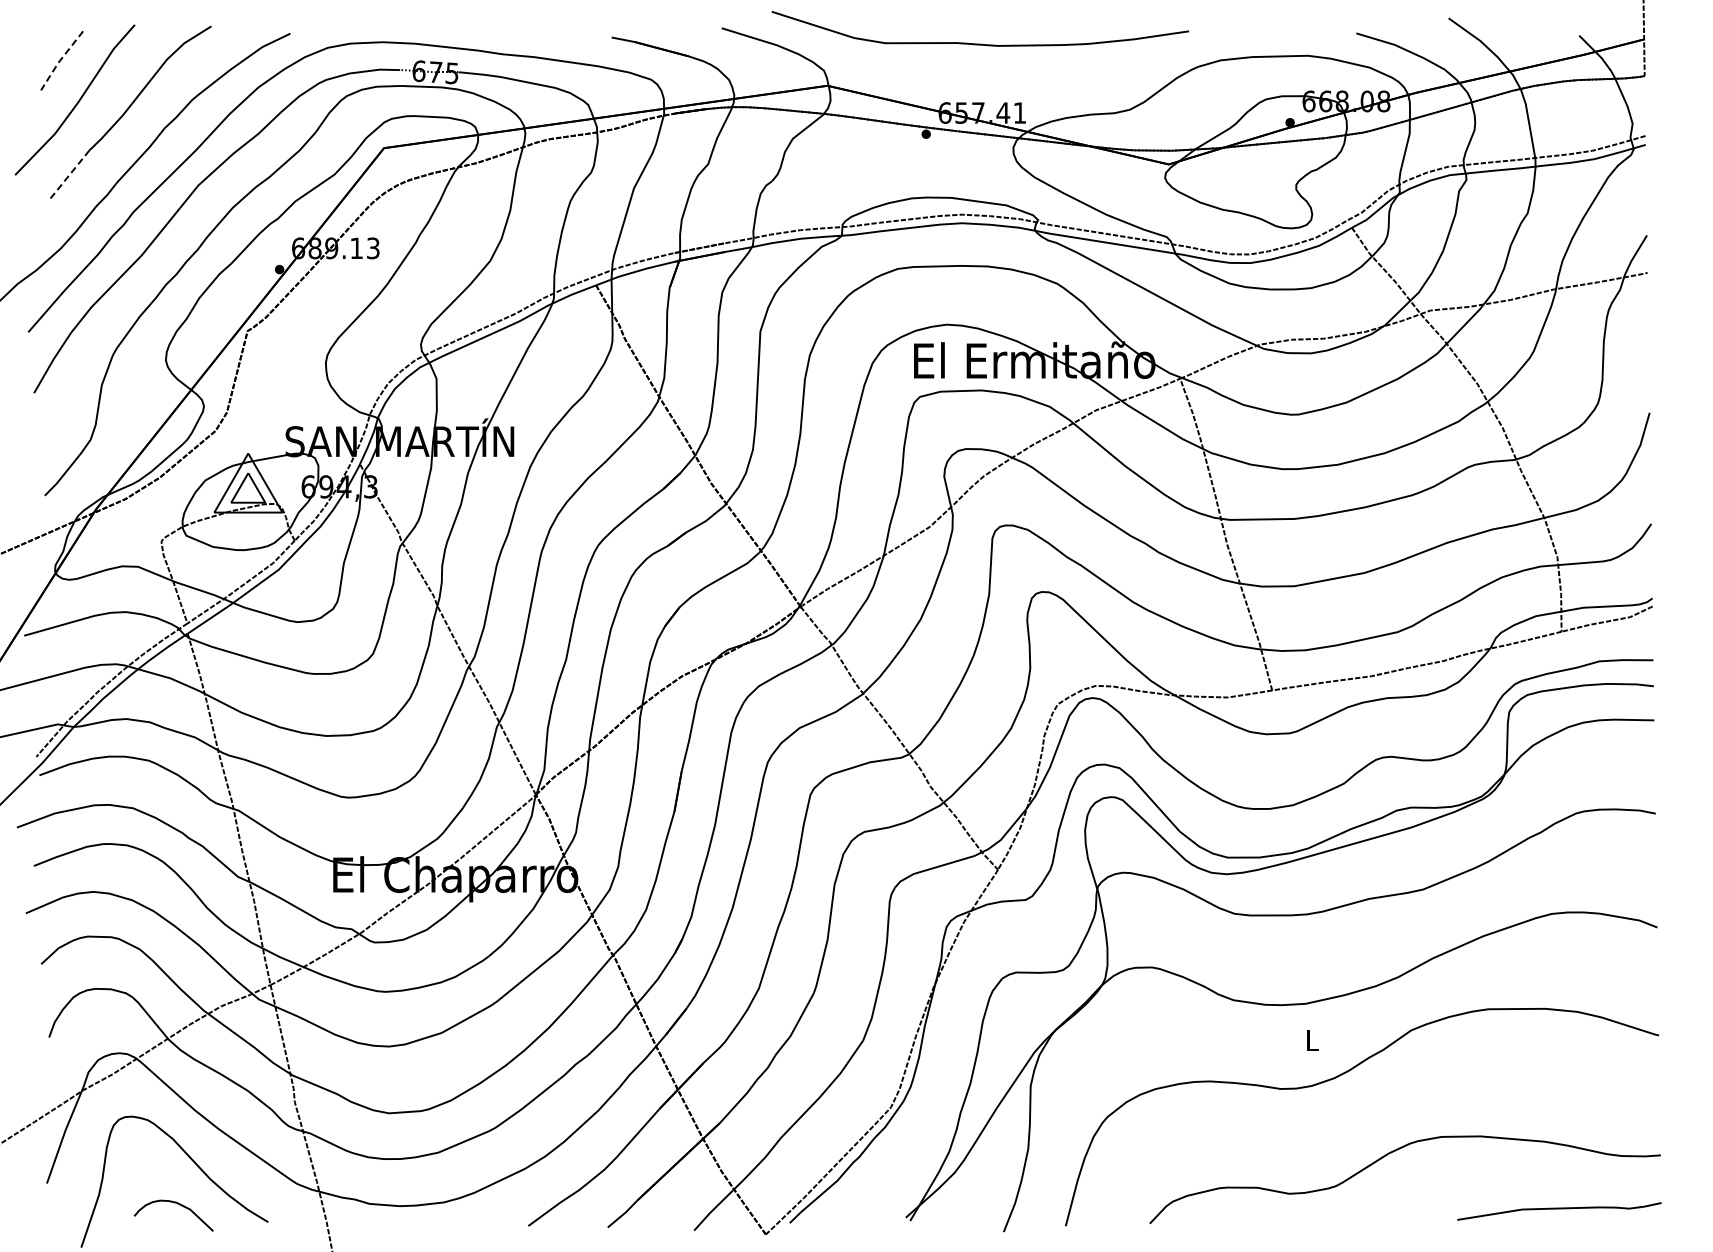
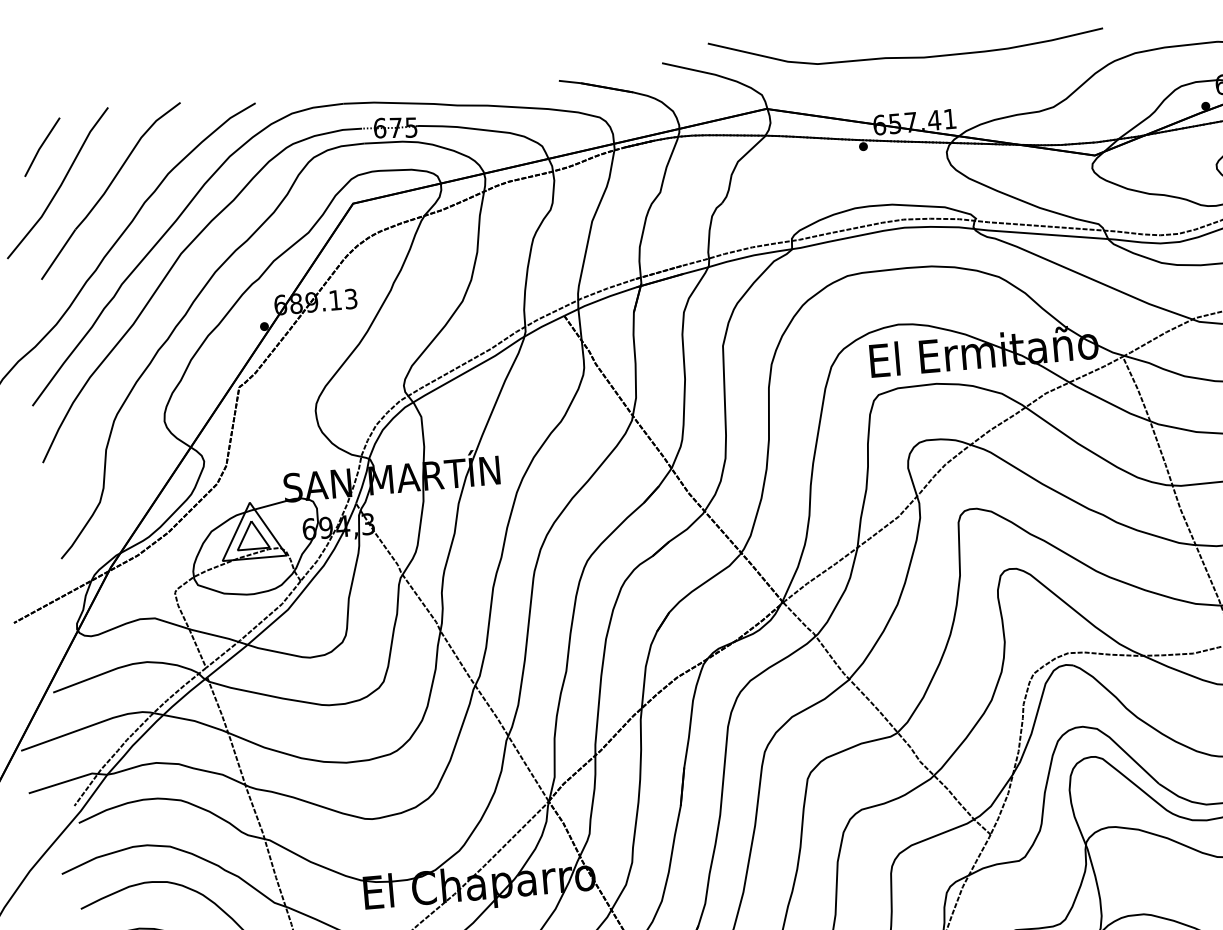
line: (60, 60) -> (40, 147), dashed -> solid
line: (69, 175) -> (58, 254), dashed -> solid

